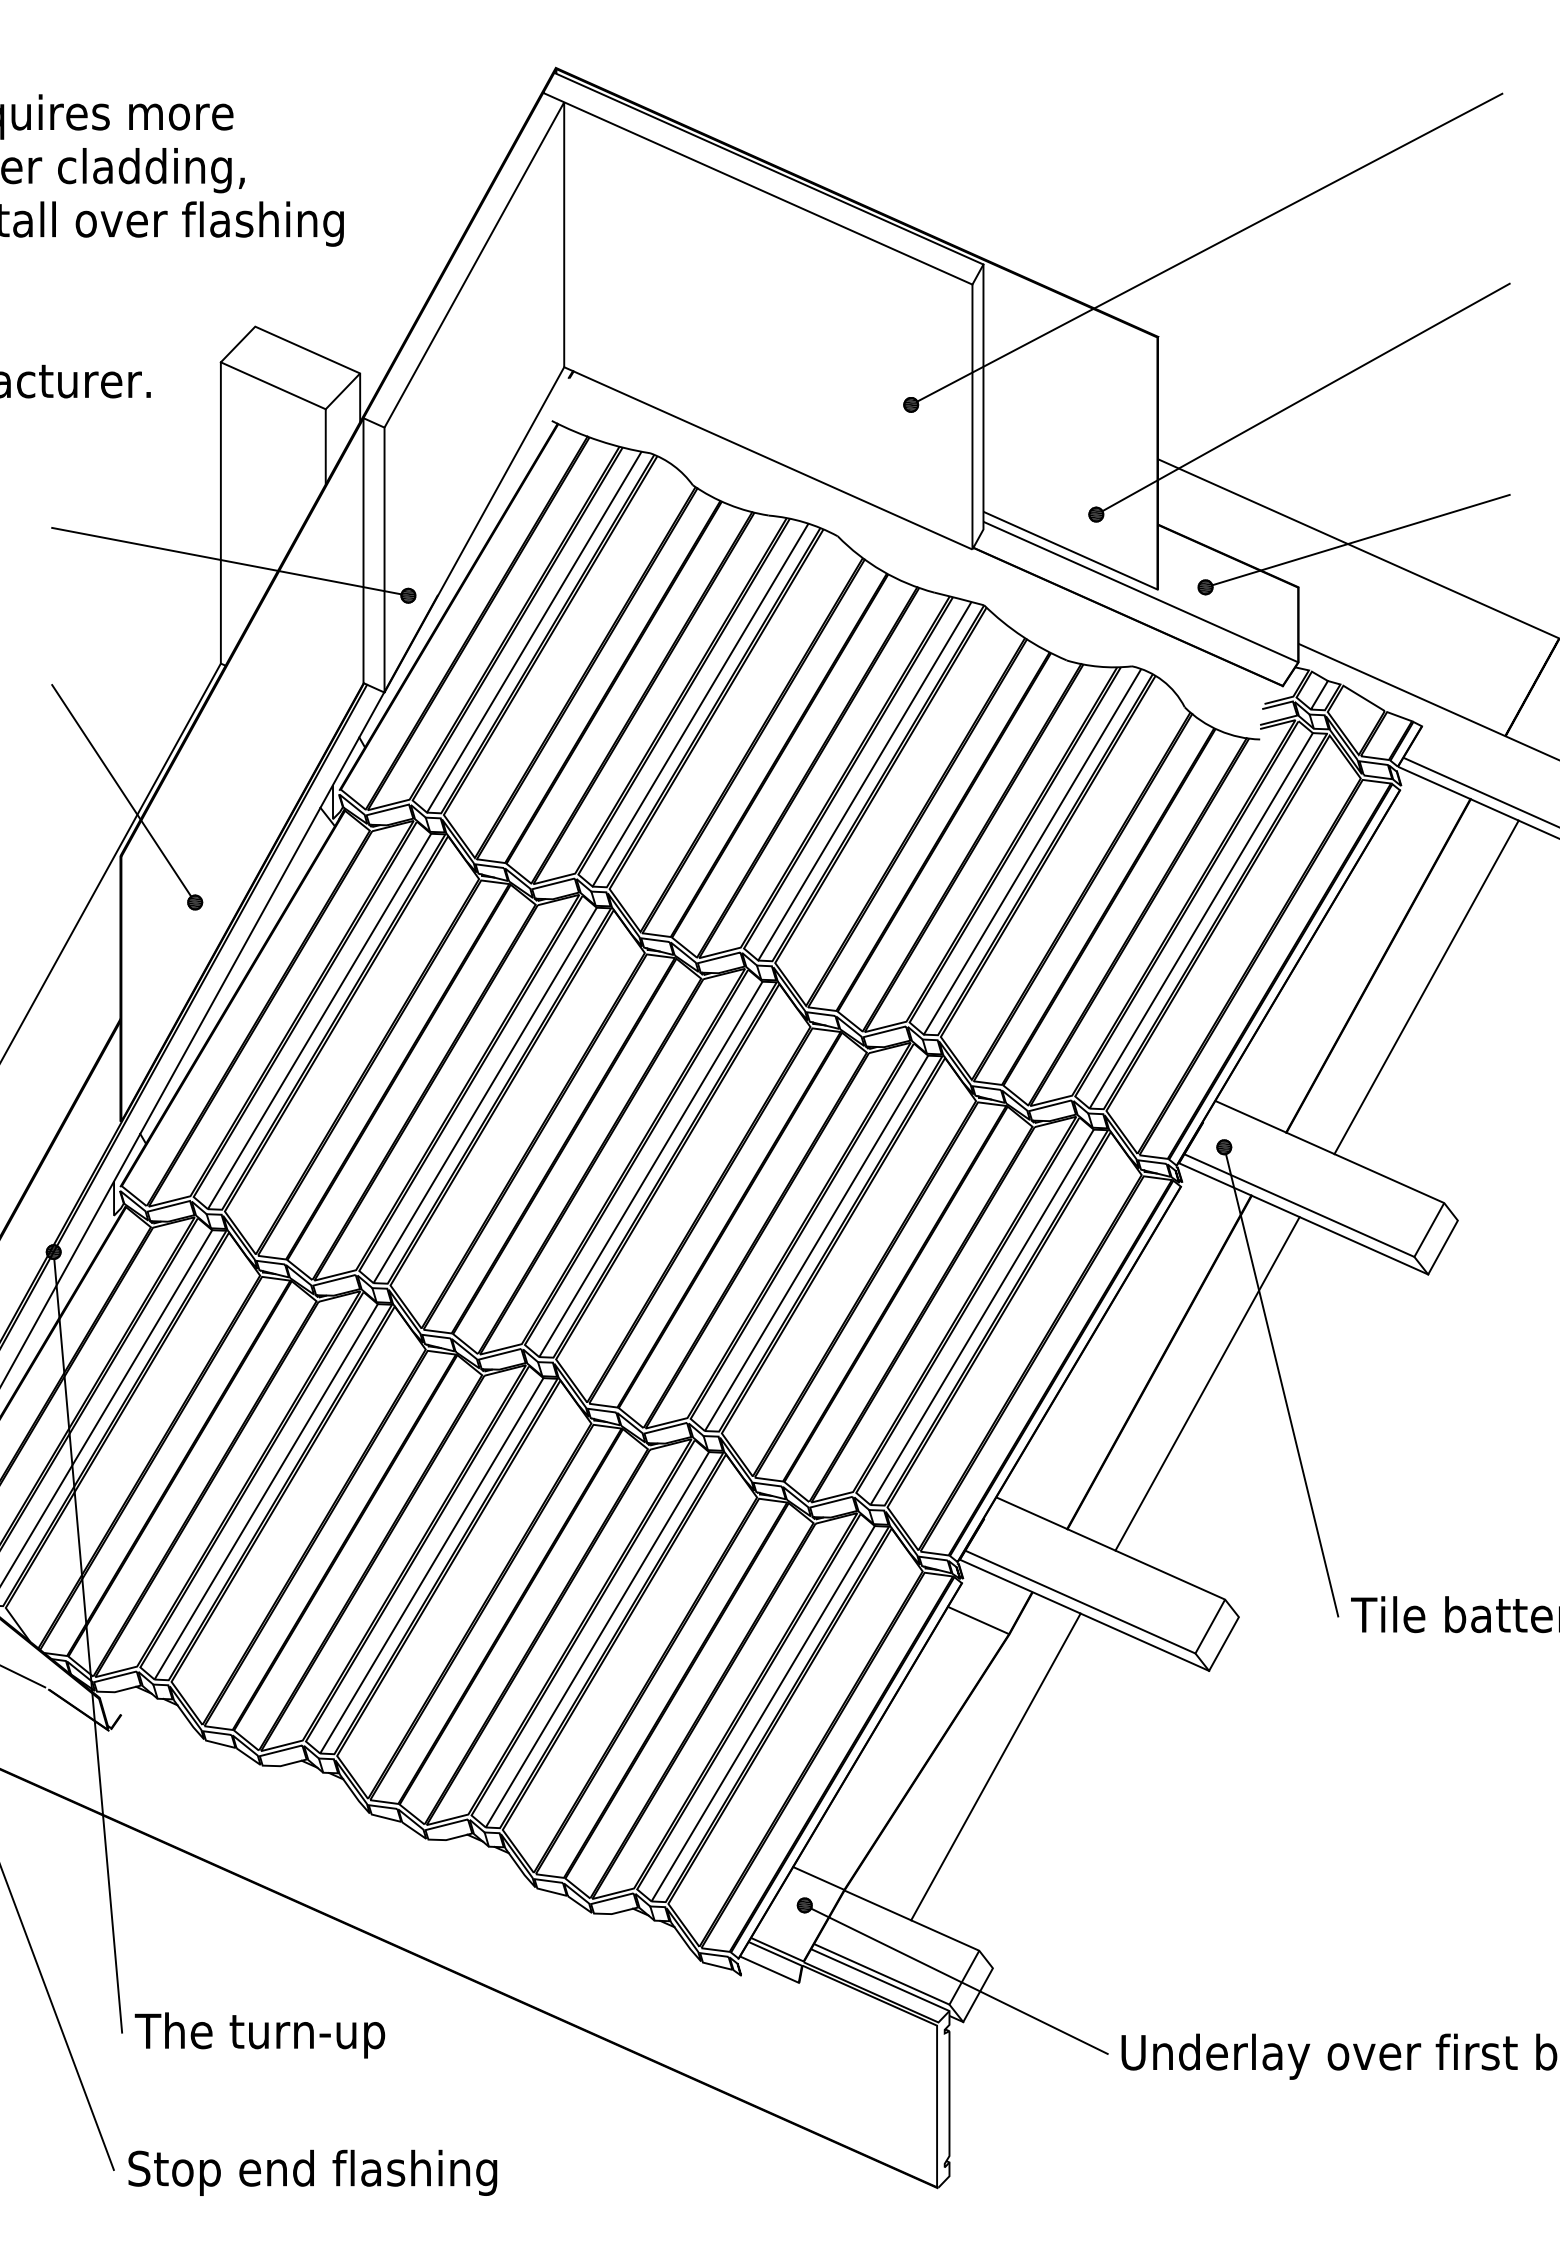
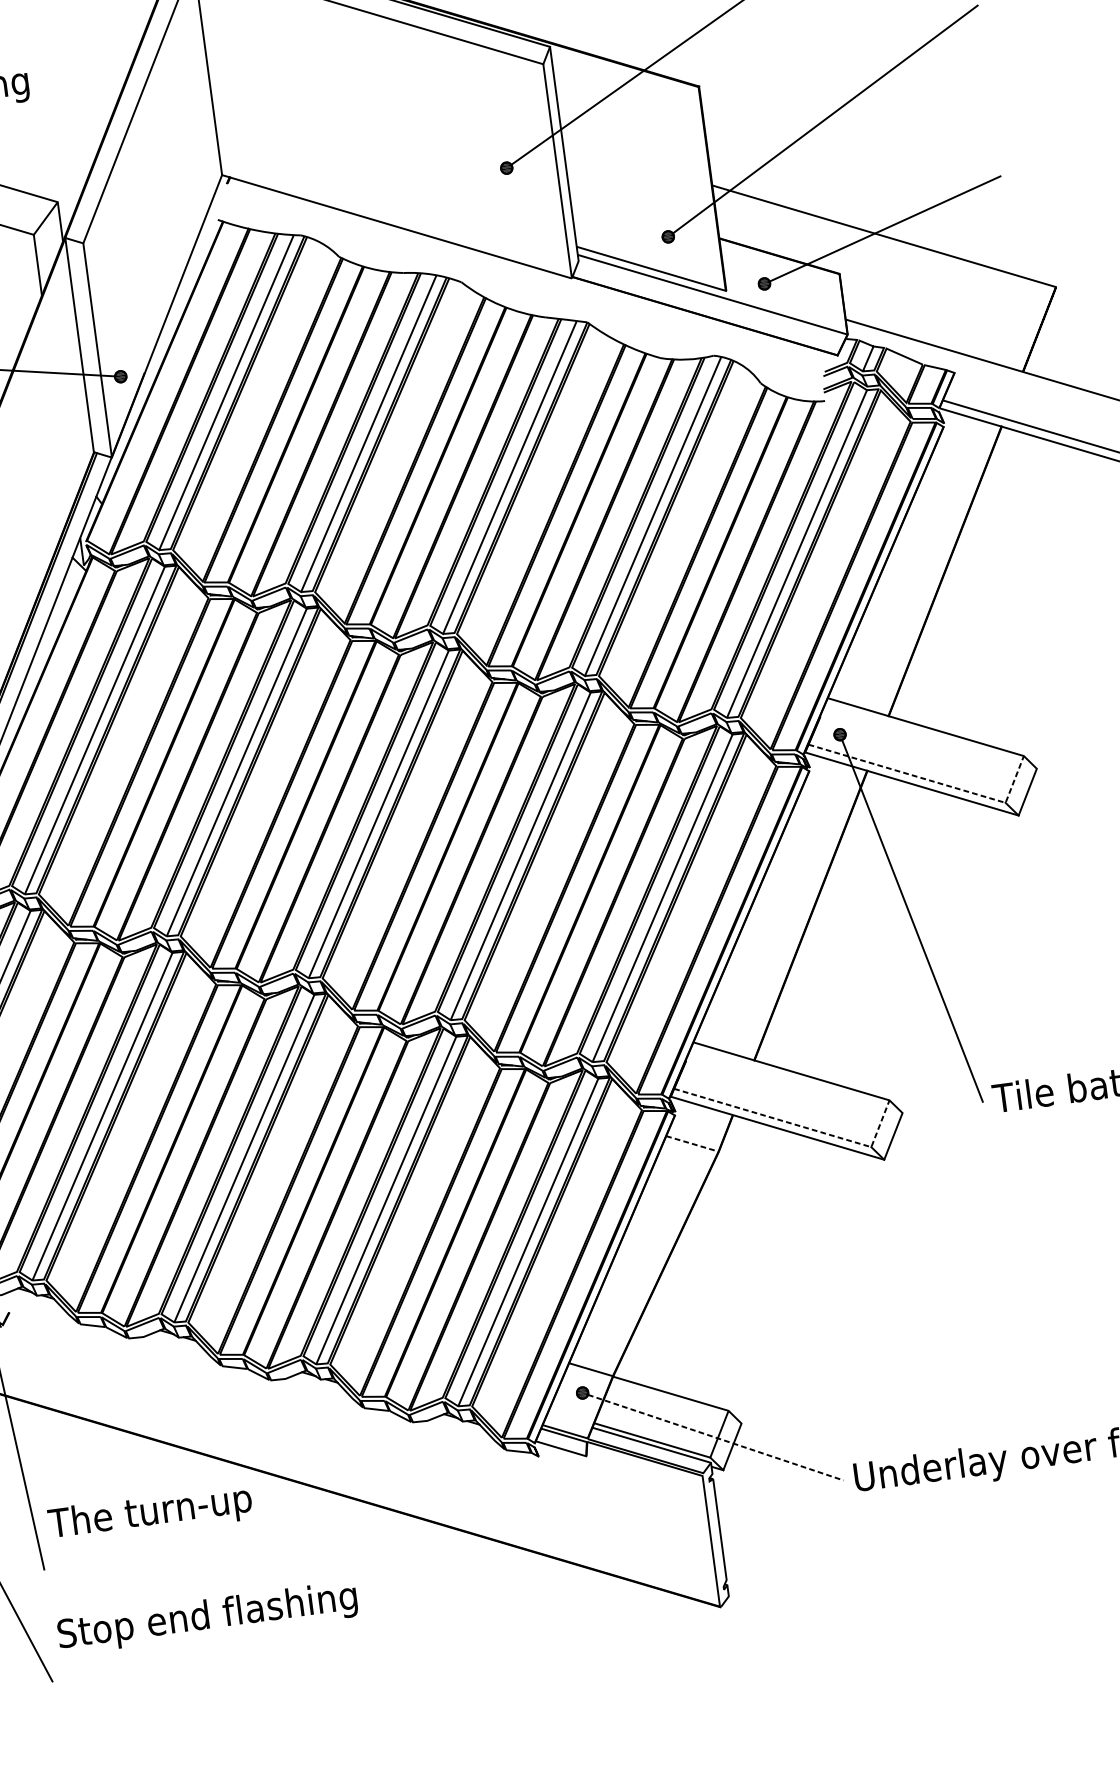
line: (1426, 987) -> (986, 583), removed
line: (1328, 1218) -> (931, 781), solid -> dashed
line: (1207, 1383) -> (851, 927), removed
line: (1109, 1614) -> (797, 1124), solid -> dashed
line: (978, 1620) -> (692, 1143), solid -> dashed
line: (995, 1766) -> (721, 1260), removed
line: (959, 1981) -> (715, 1437), solid -> dashed
text: (259, 2035) -> (149, 1514), moved
text: (312, 2172) -> (207, 1617), moved

